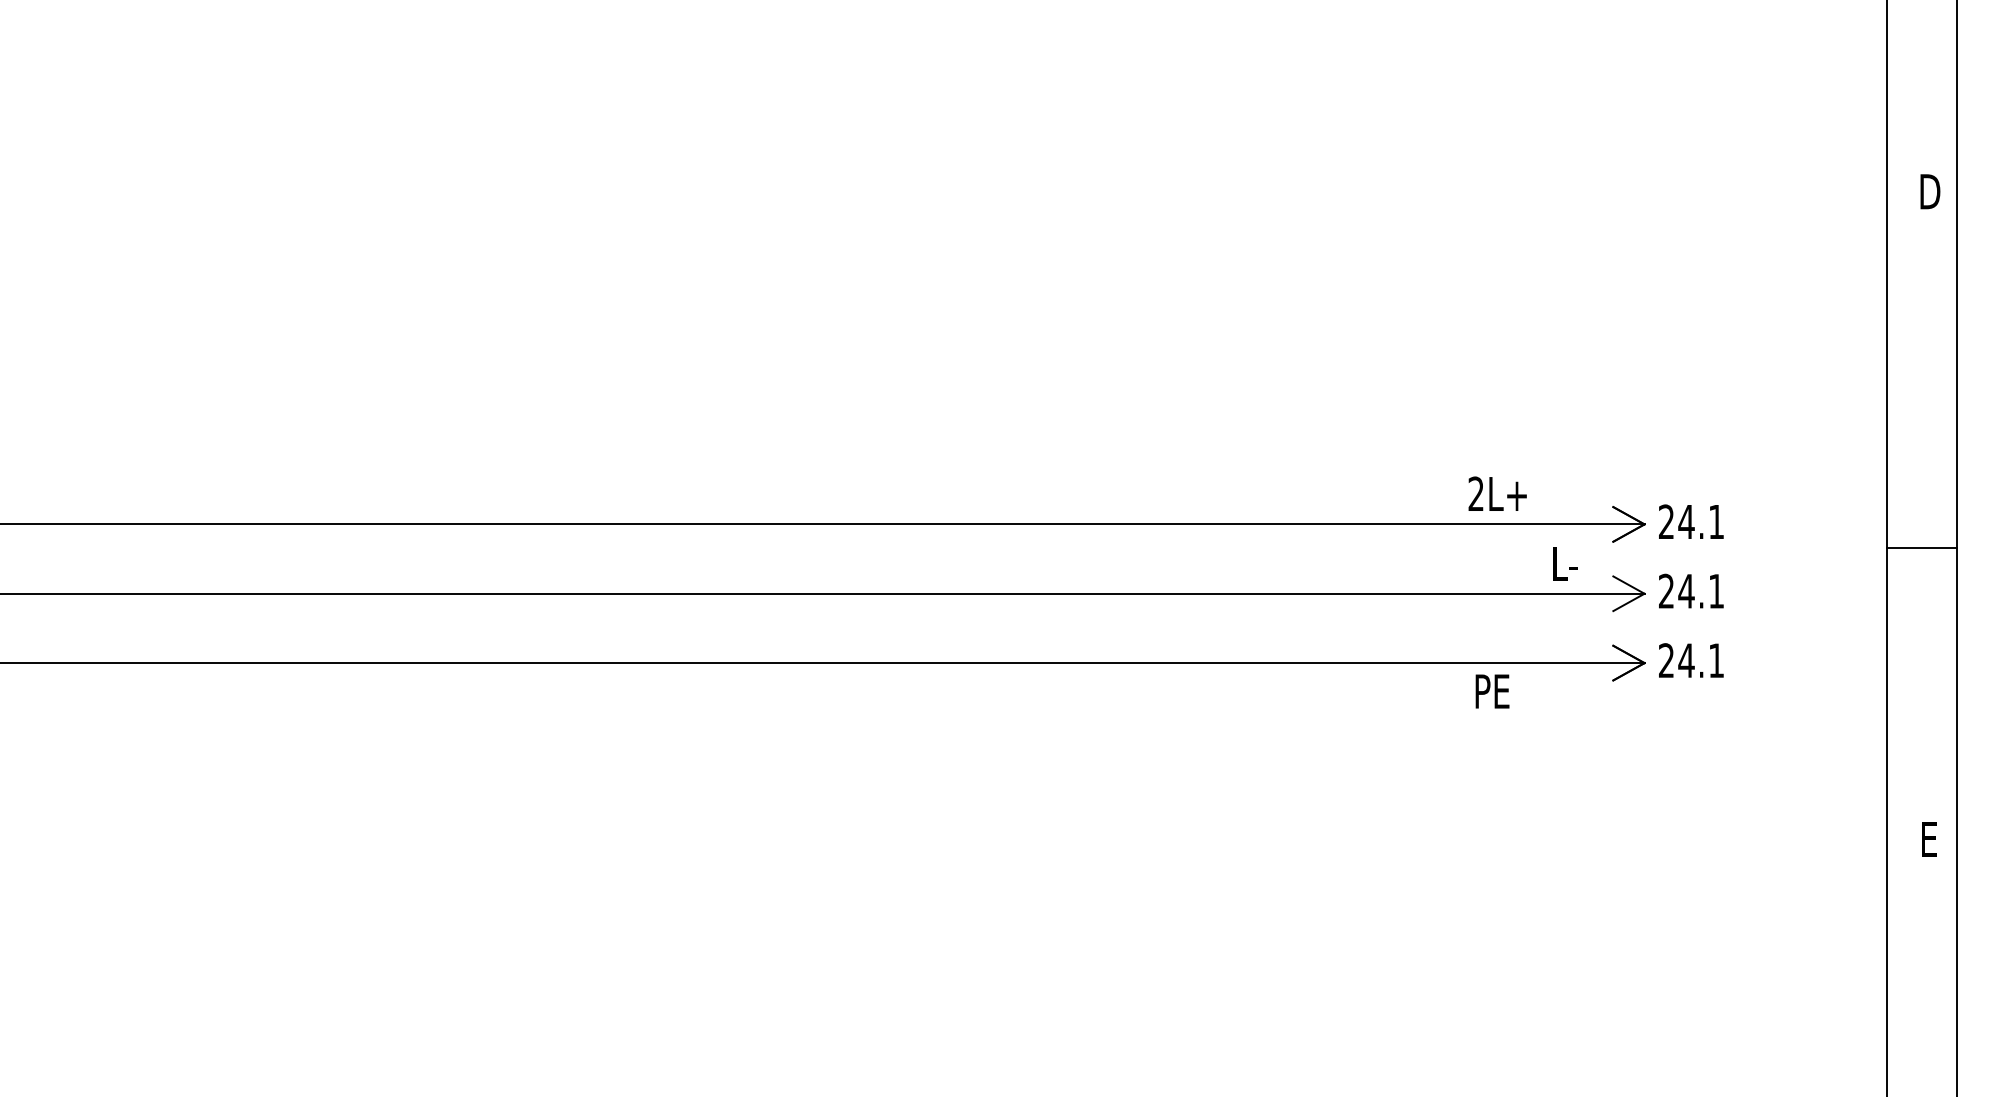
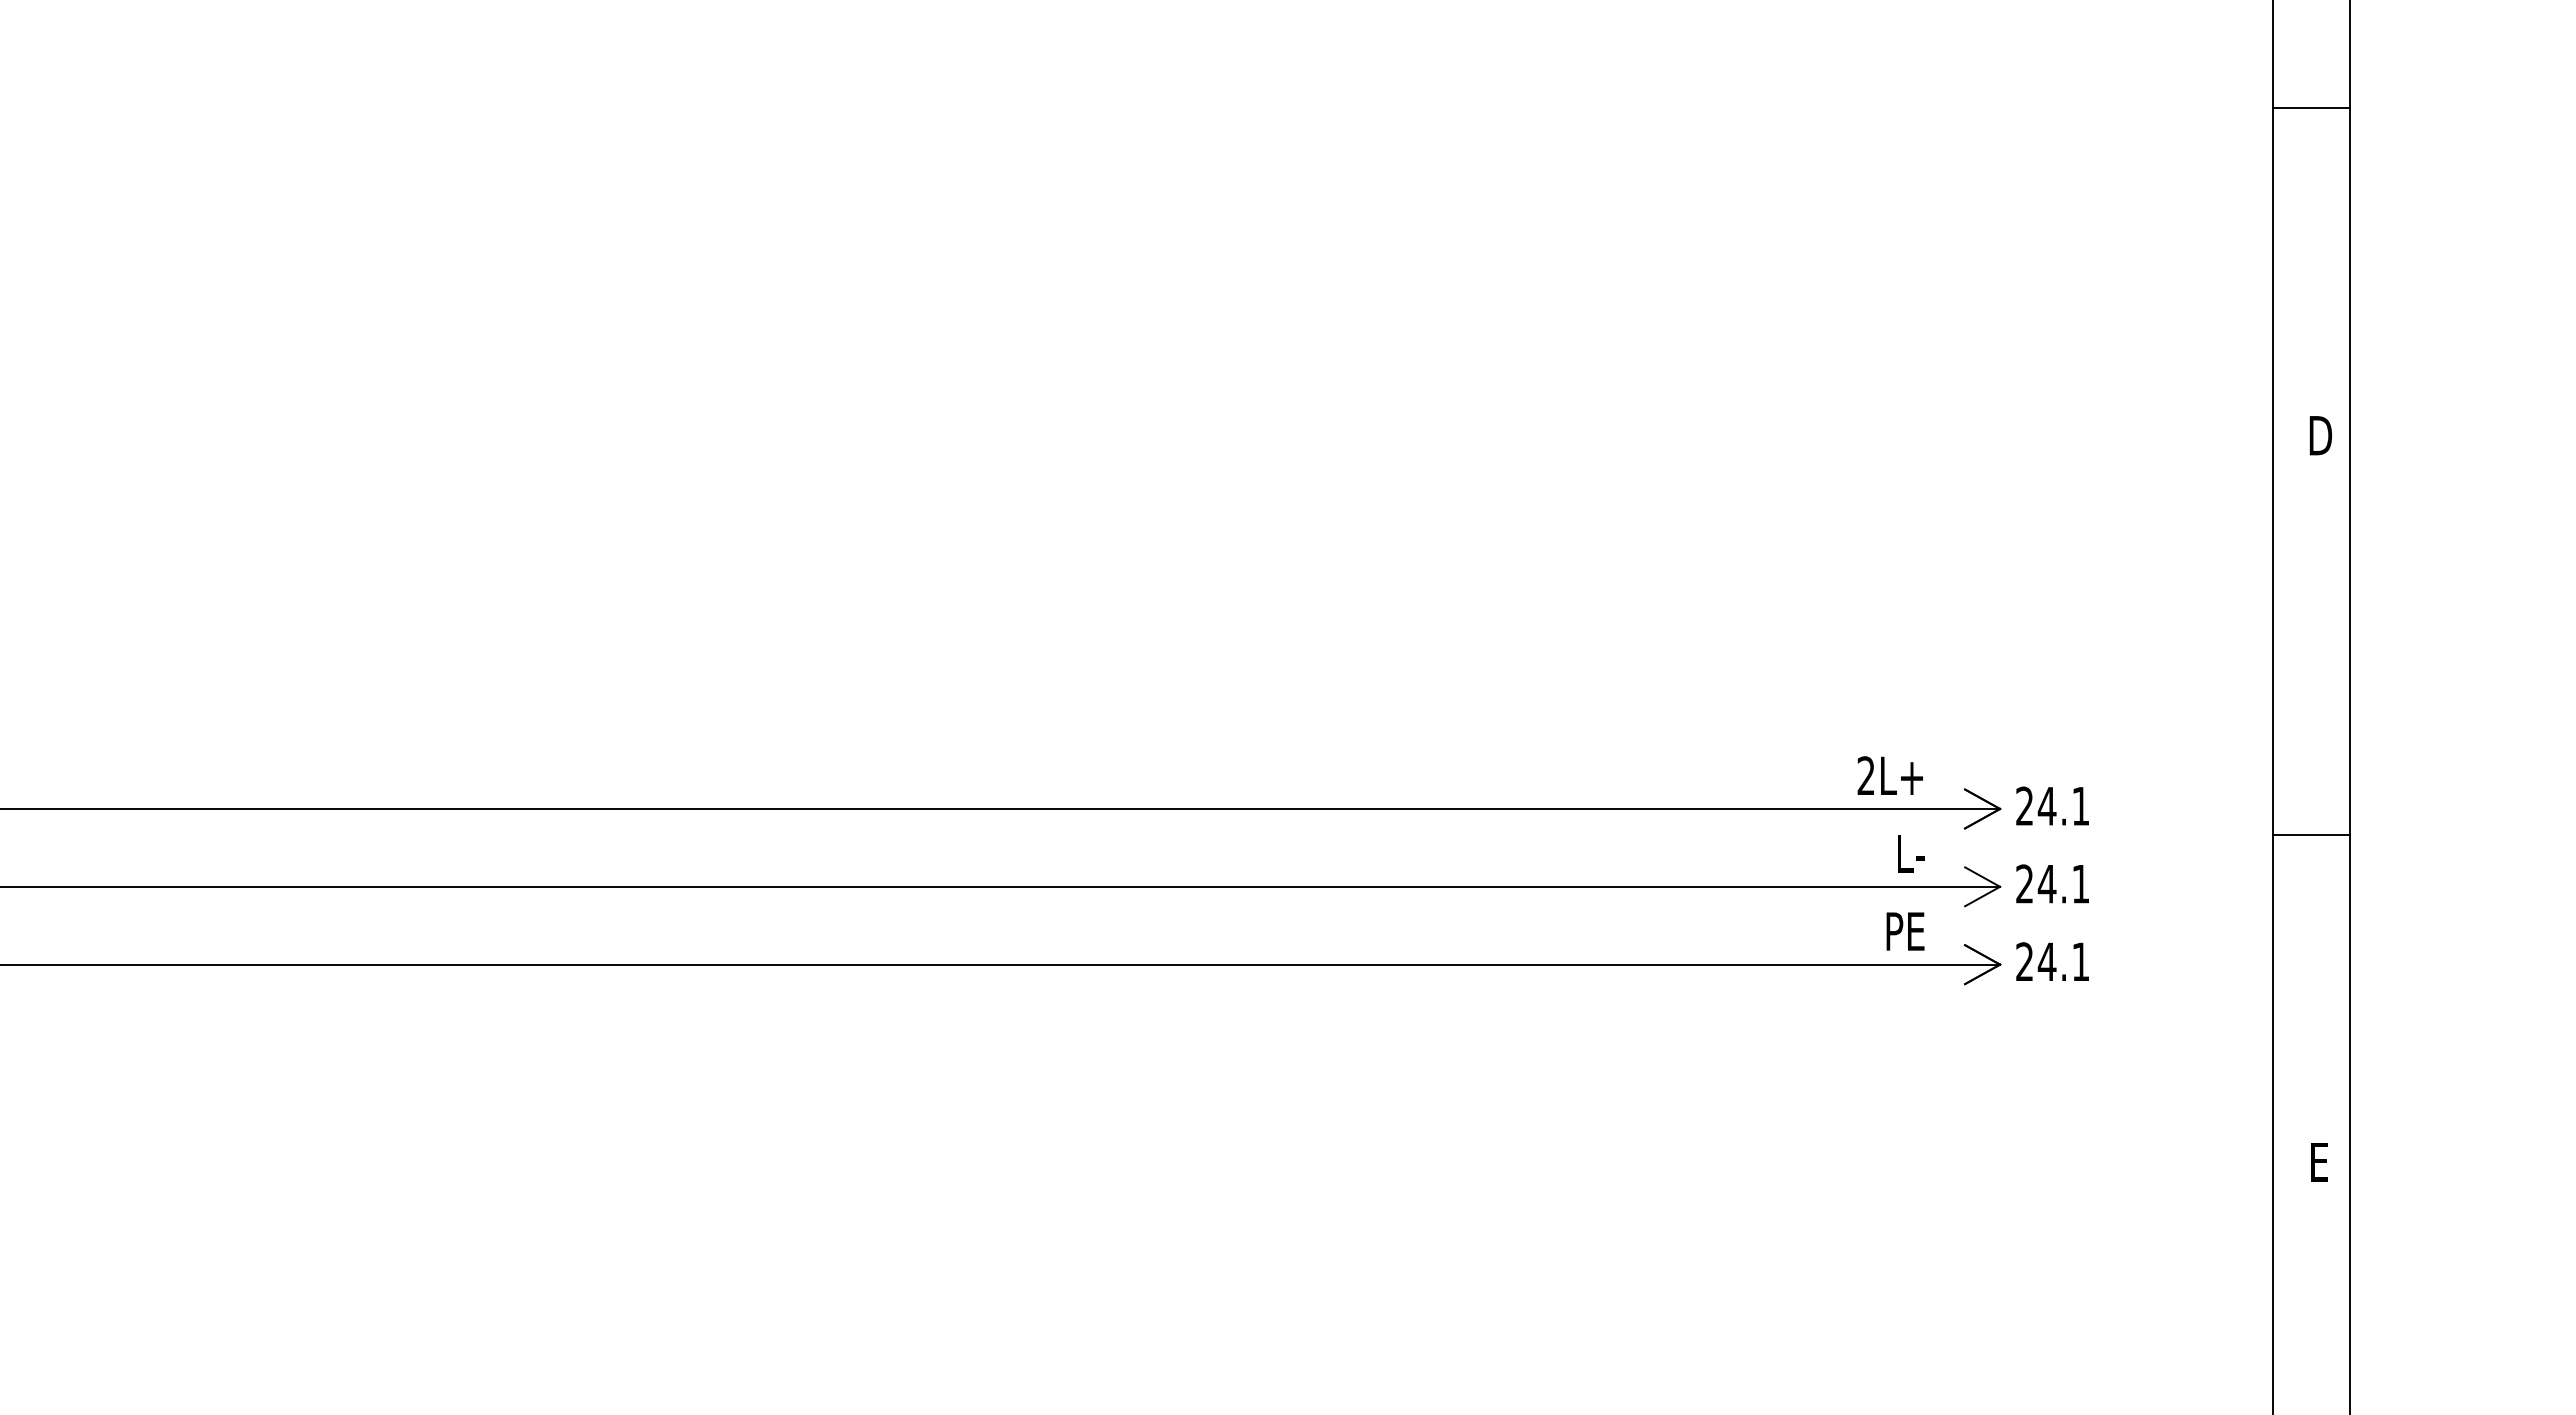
text: (1496, 493) -> (1889, 775), moved
text: (1492, 691) -> (1905, 931), moved

